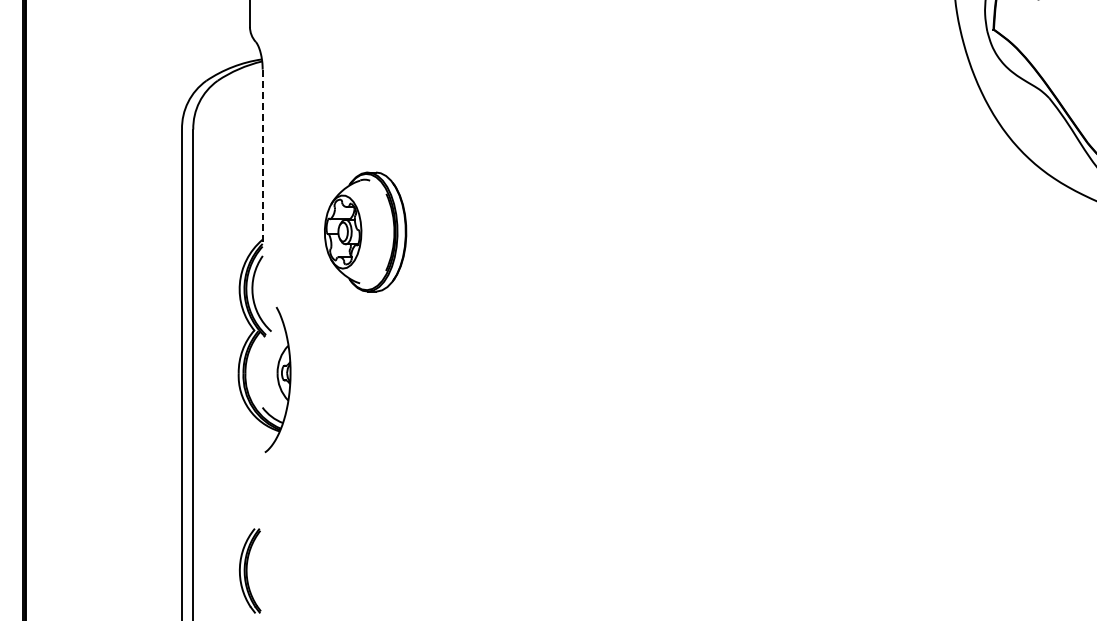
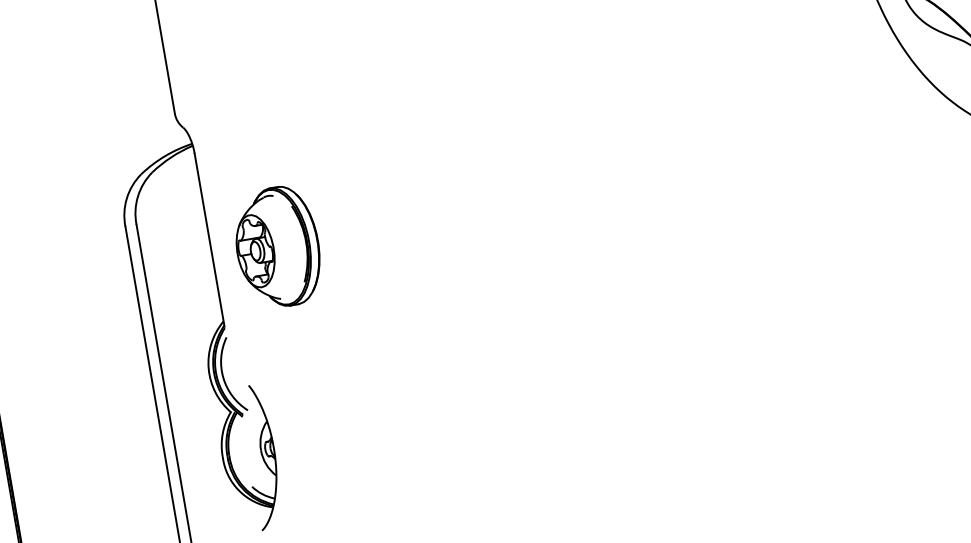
line: (262, 157) -> (209, 240), dashed -> solid
part: (365, 231) -> (277, 246), moved

